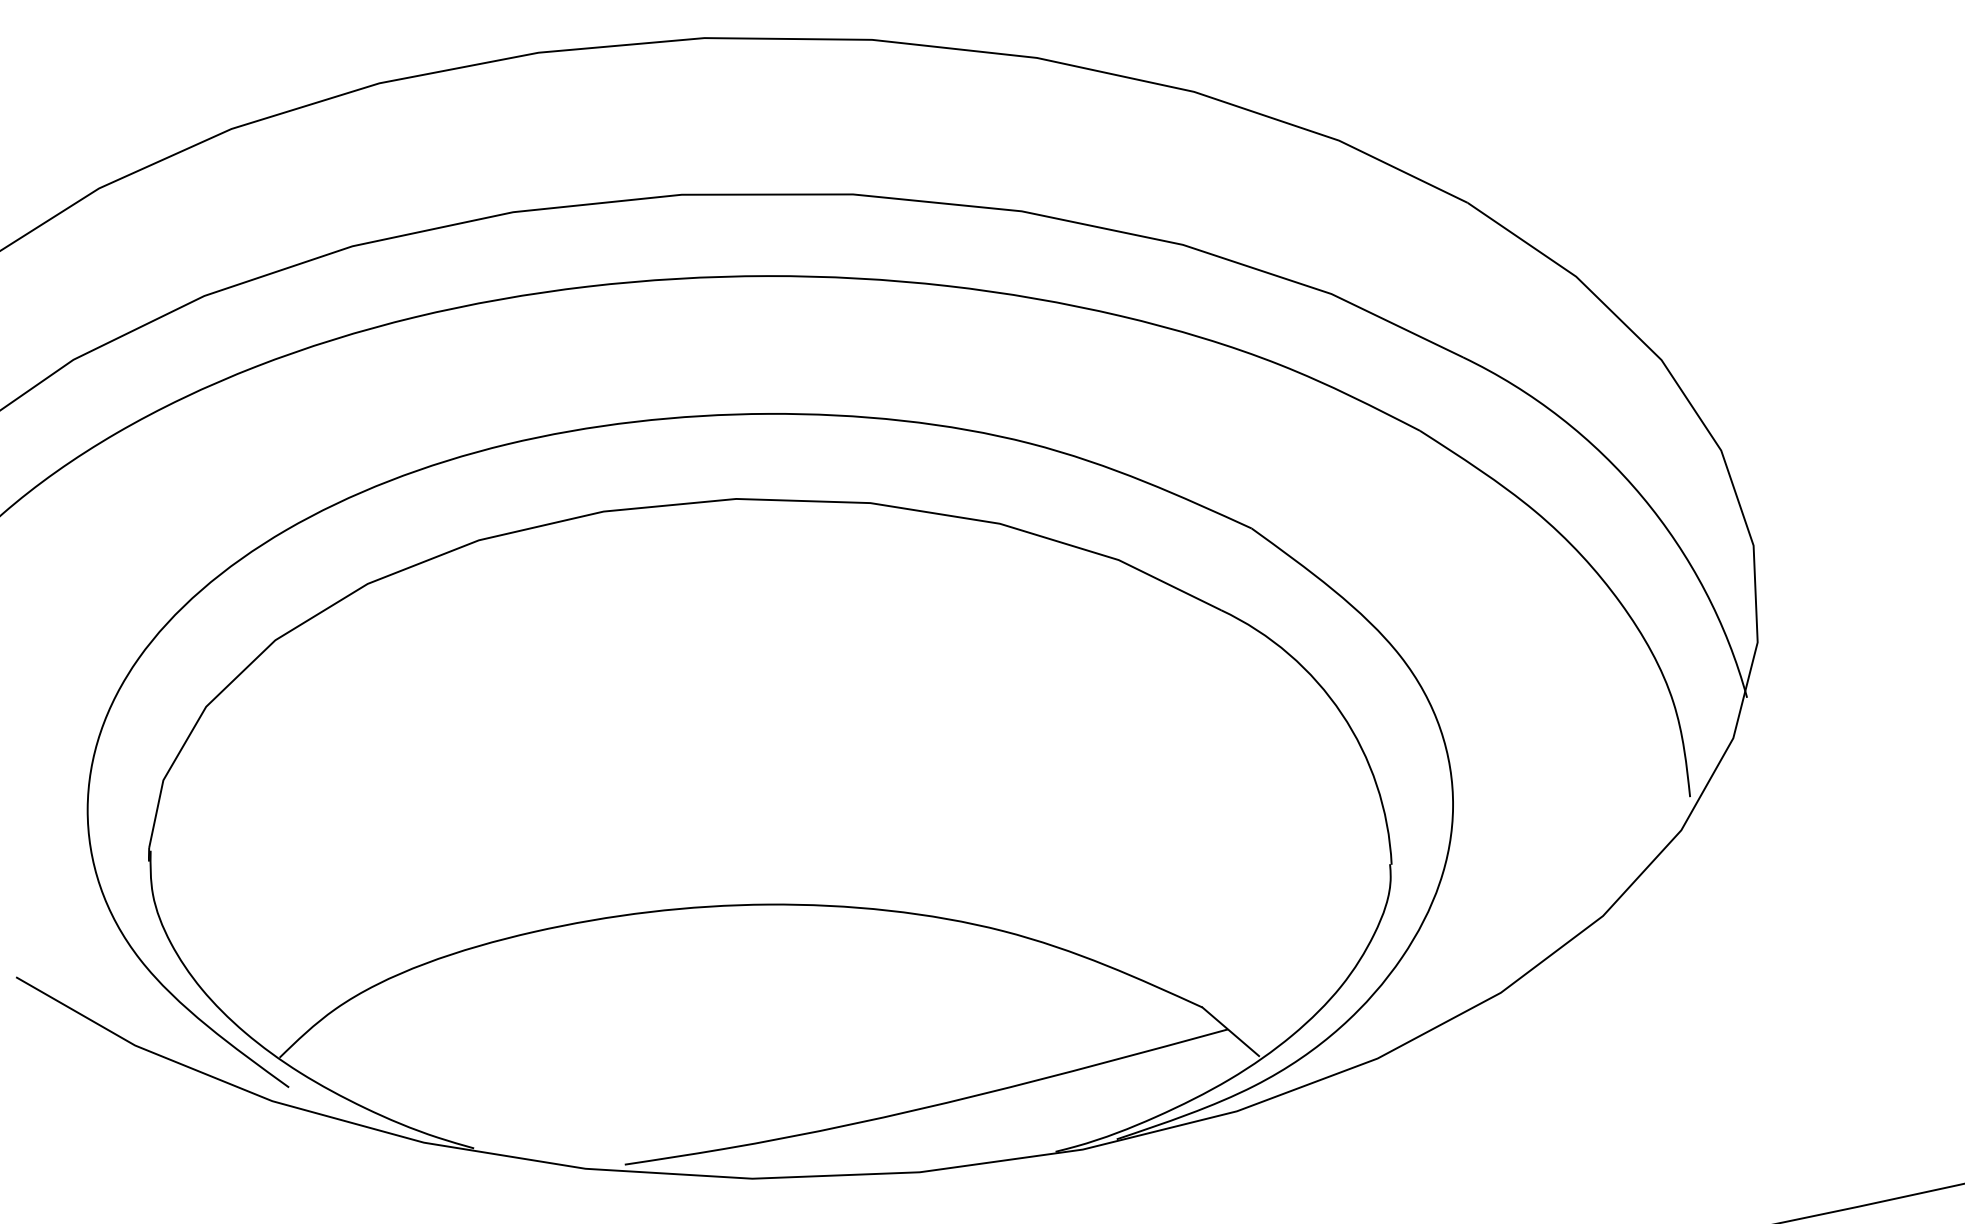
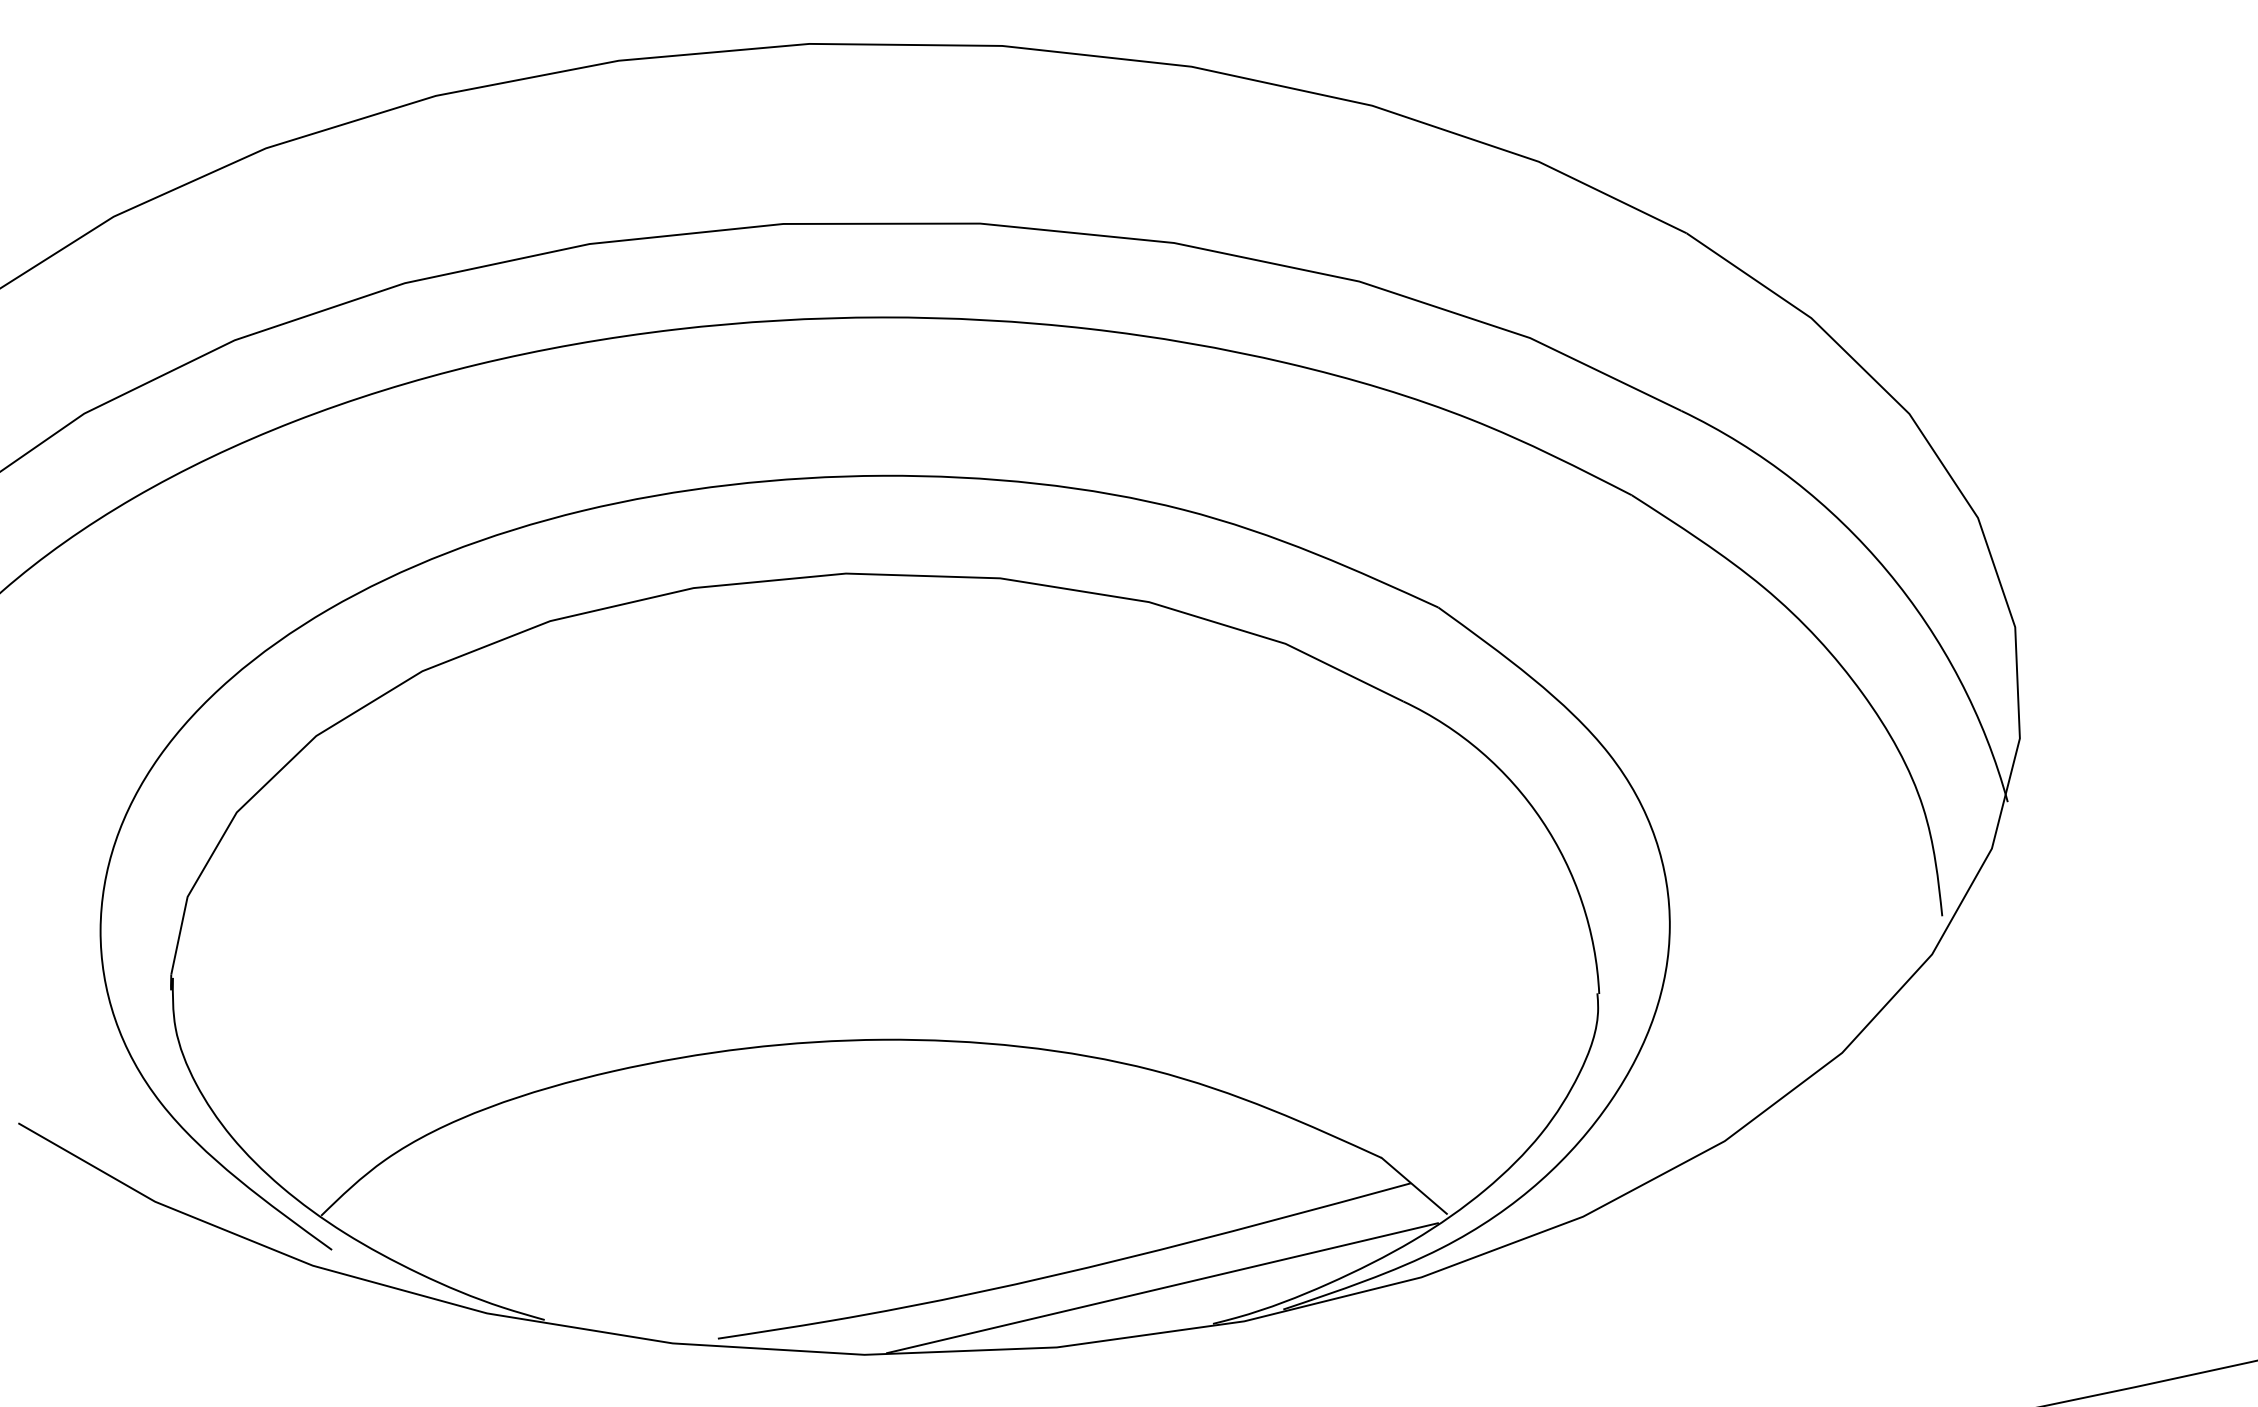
line: (1011, 1121) -> (1162, 1288), added

